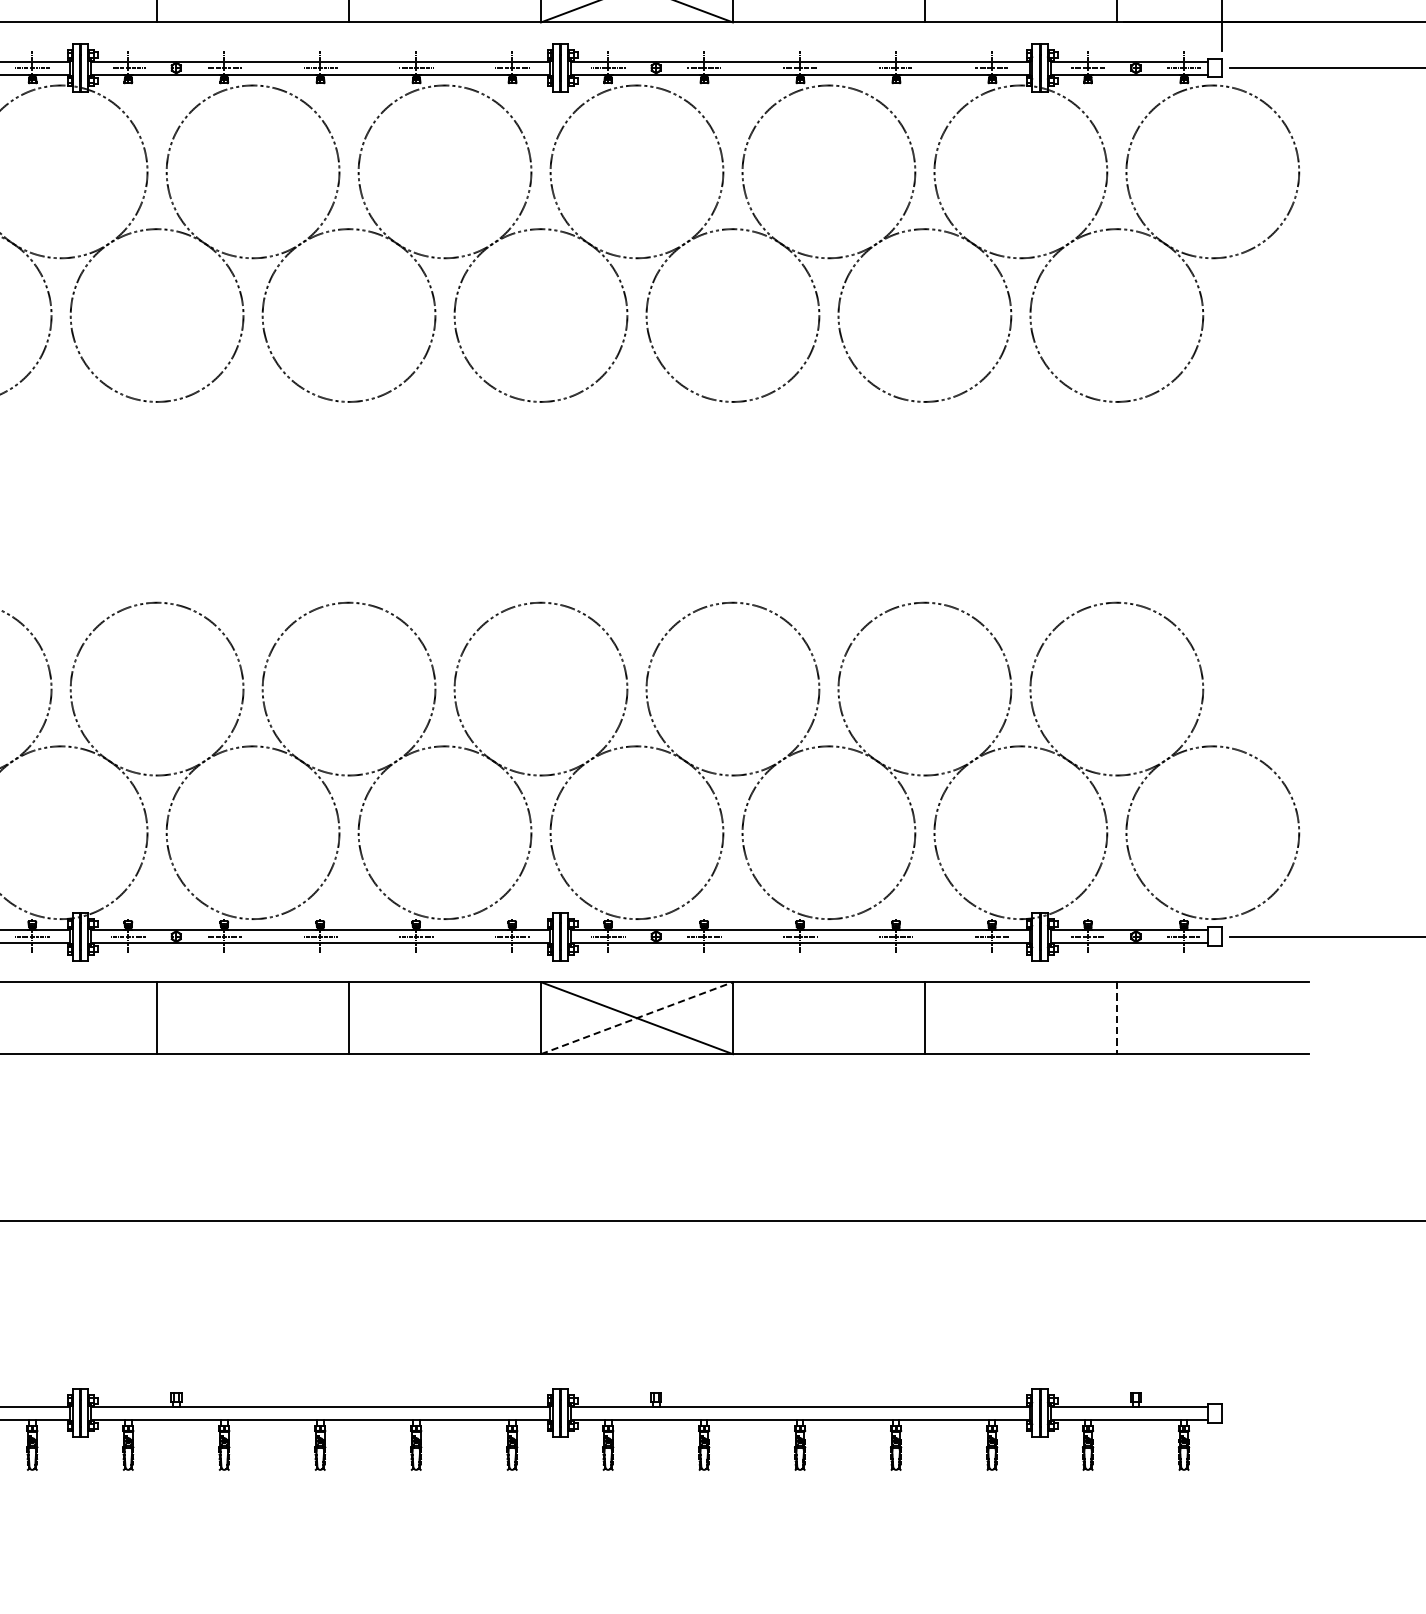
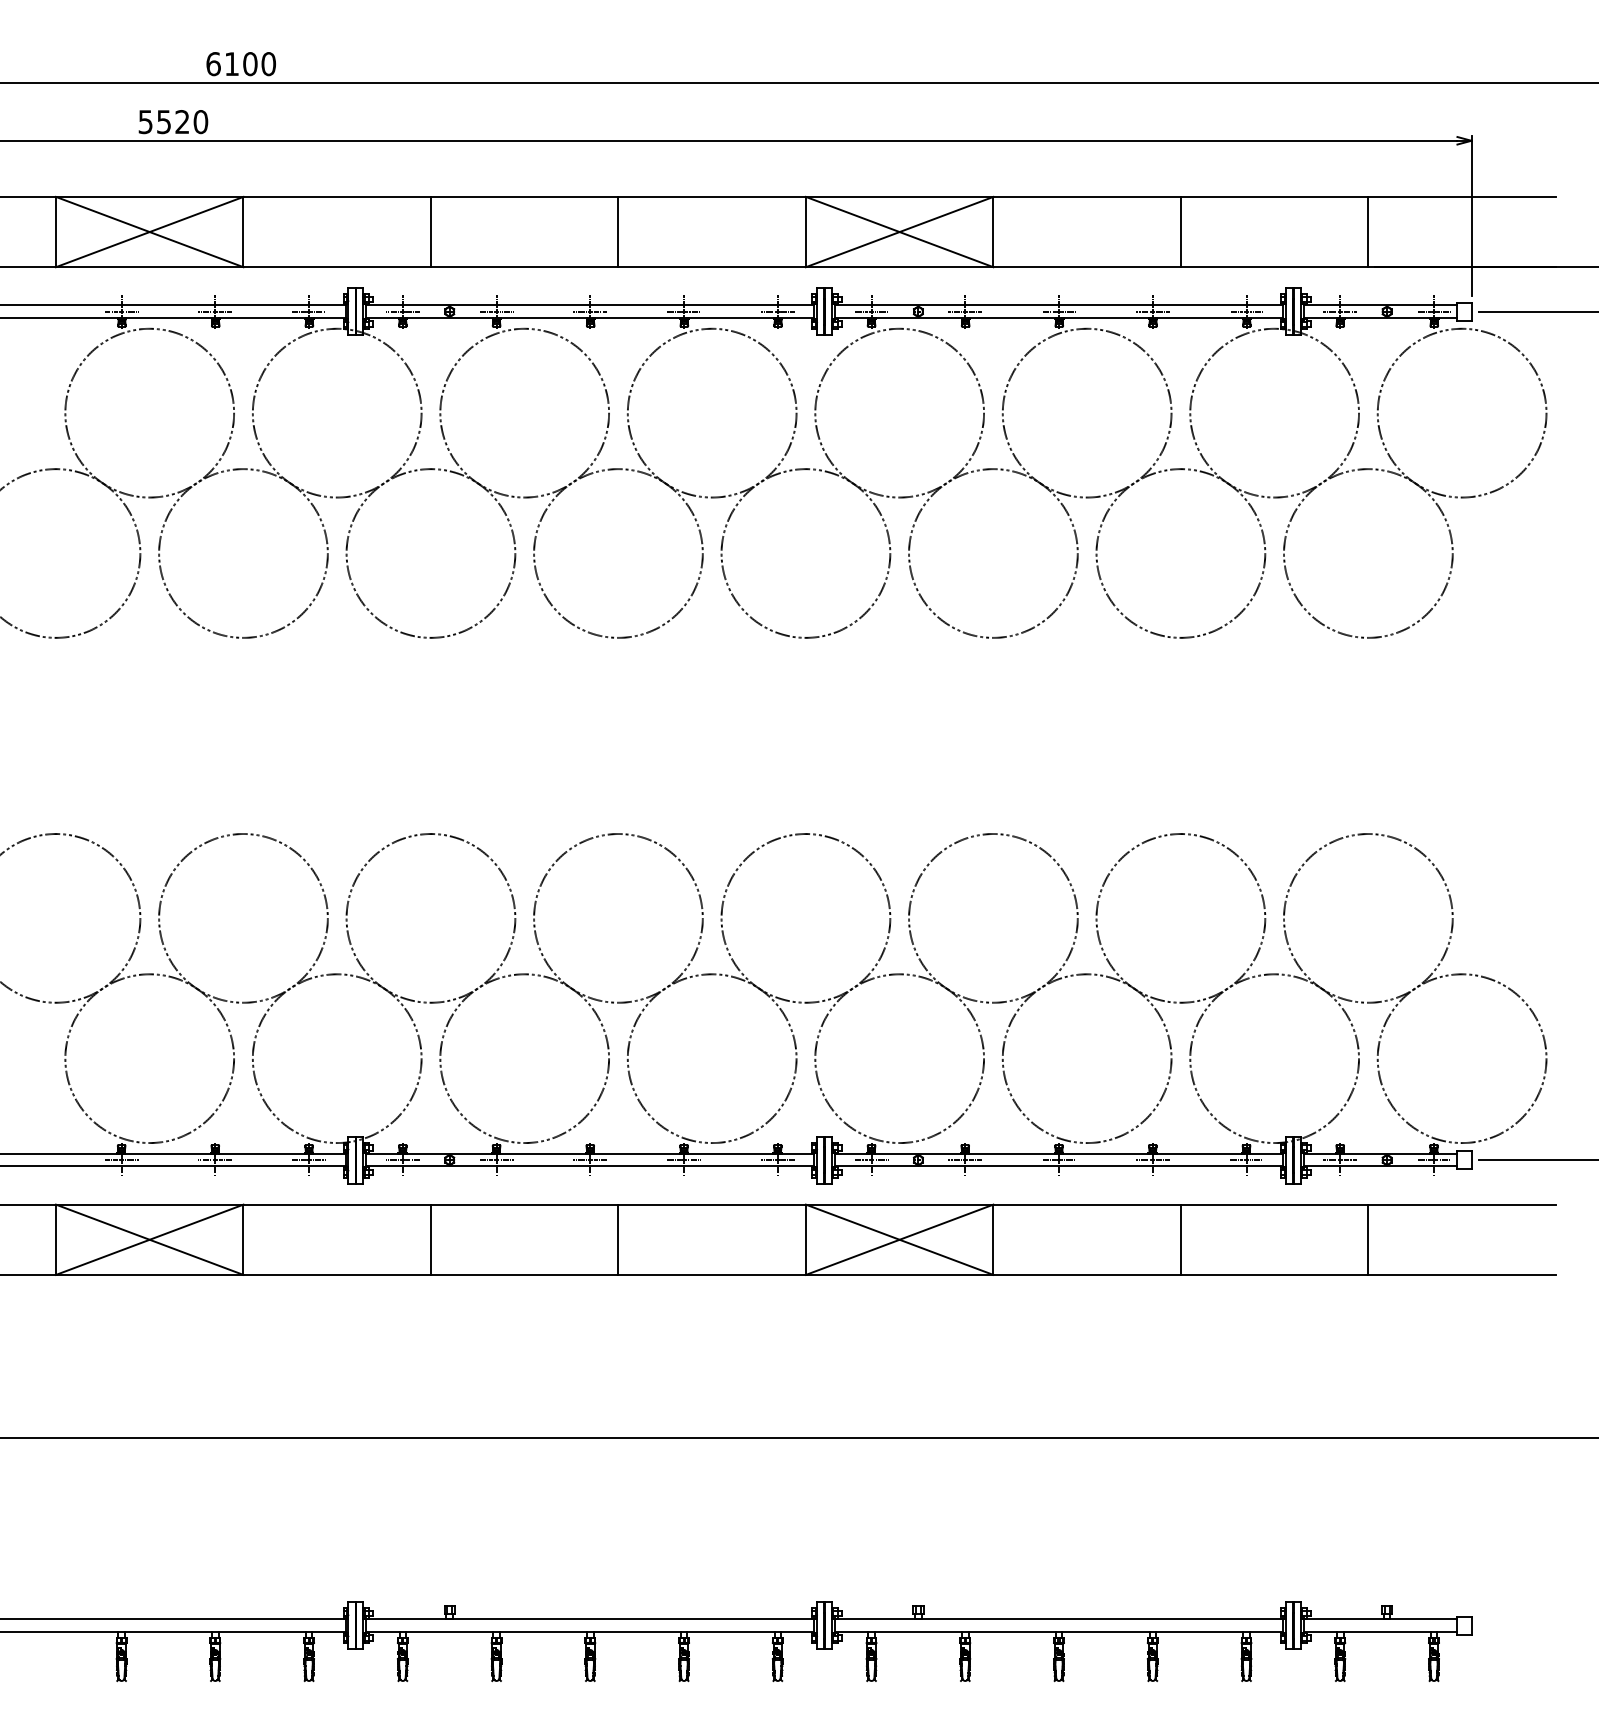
line: (637, 1017) -> (900, 1239), dashed -> solid
line: (1116, 1018) -> (1368, 1240), dashed -> solid

